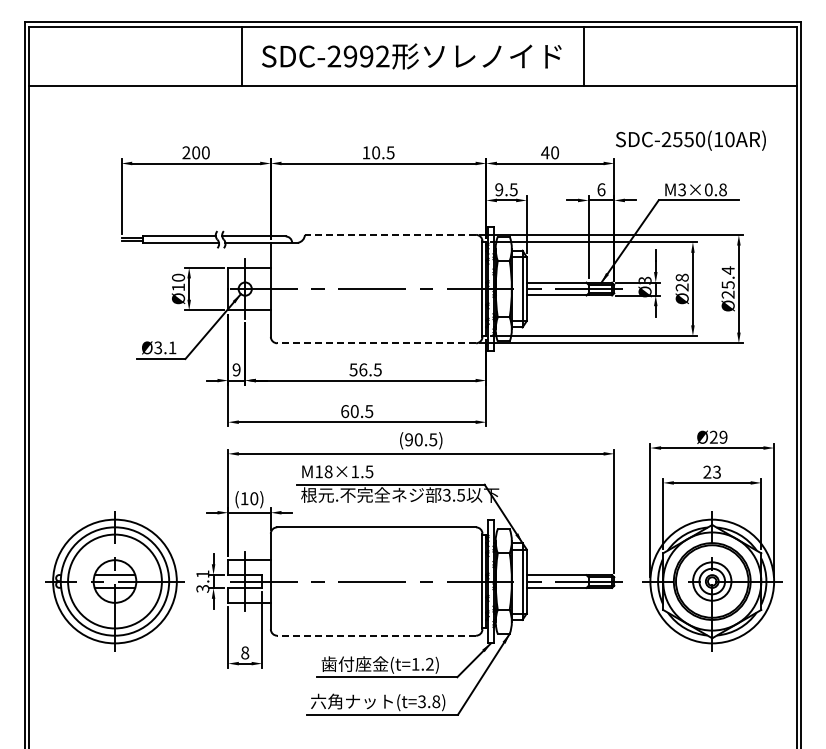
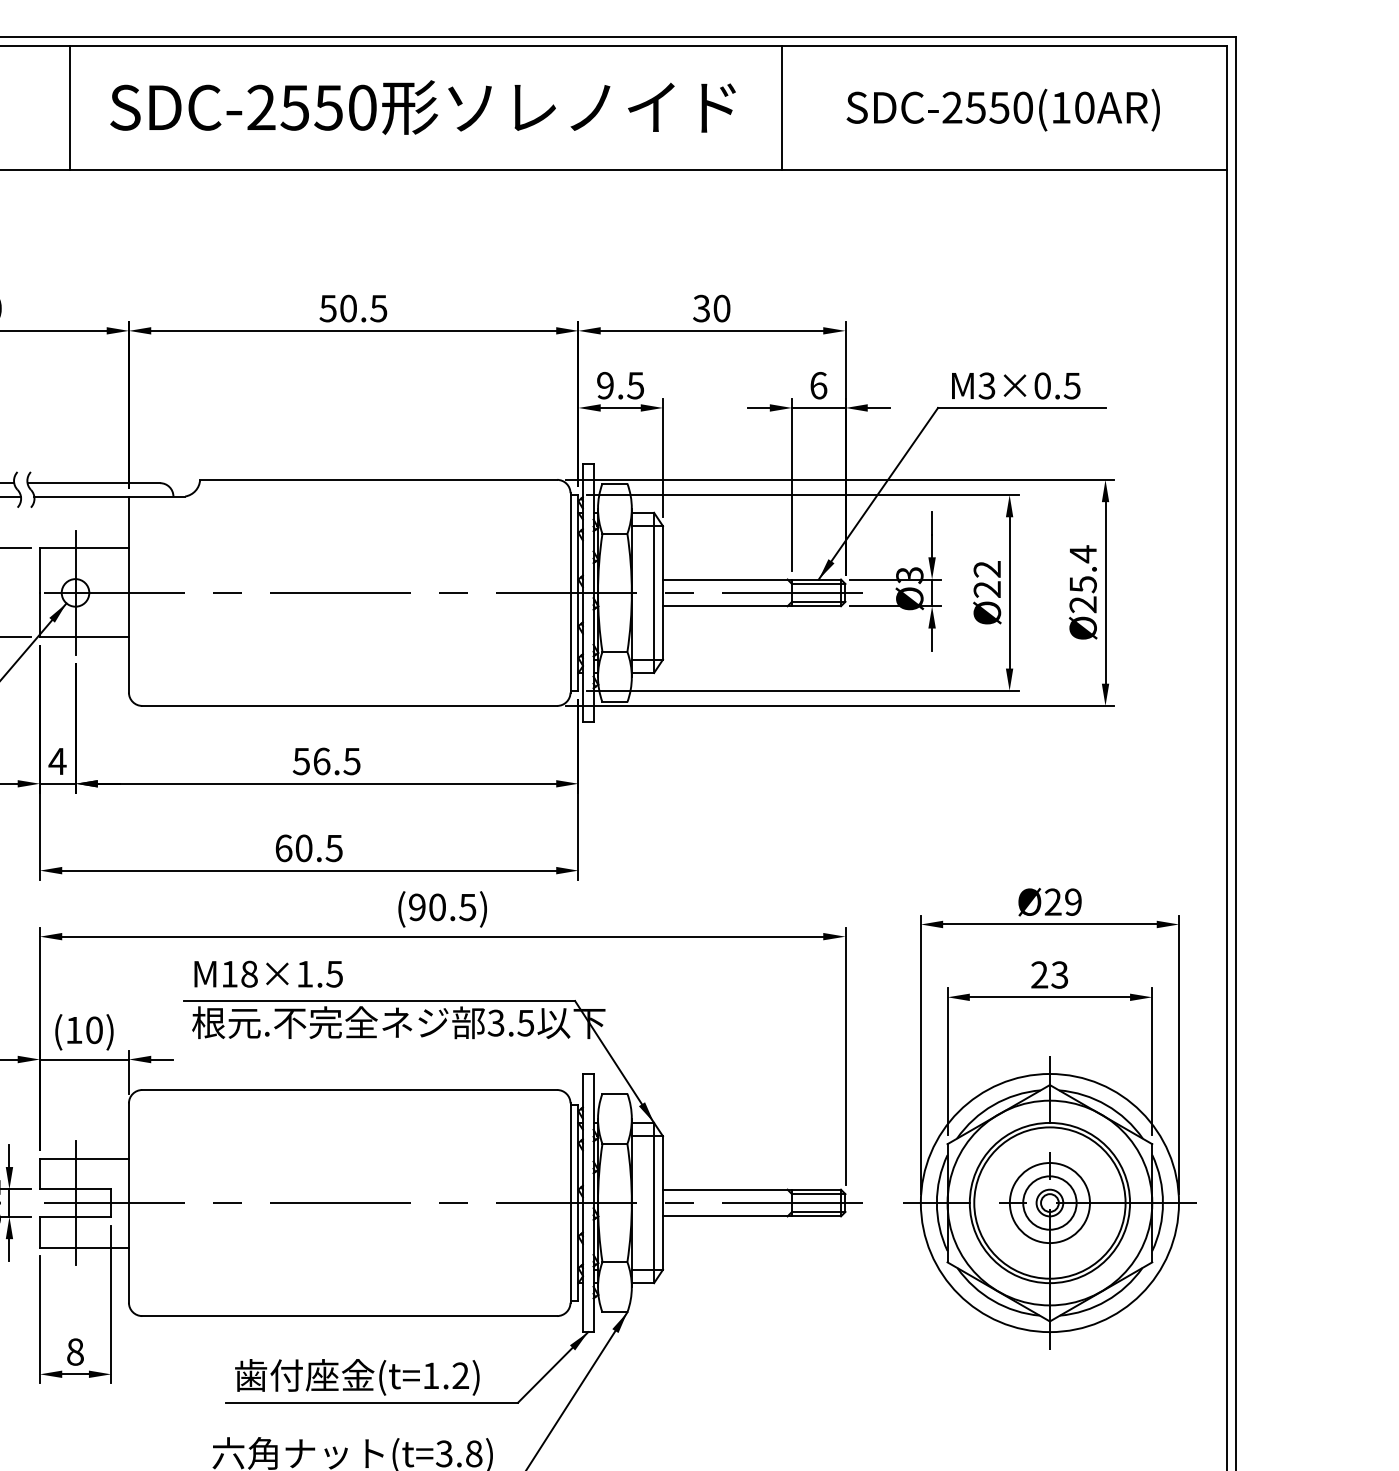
text: (366, 56) -> (328, 107), SDC-2992 -> SDC-2550
text: (690, 140) -> (1002, 109), moved
text: (366, 152) -> (328, 307), 10.5 -> 50.5
text: (545, 152) -> (702, 307), 40 -> 30
text: (722, 189) -> (1071, 385), M3×0.8 -> M3×0.5
line: (390, 234) -> (378, 478), dashed -> solid
text: (681, 277) -> (985, 568), Ø28 -> Ø22
line: (376, 343) -> (349, 706), dashed -> solid
text: (236, 369) -> (57, 760), 9 -> 4
line: (376, 635) -> (349, 1315), dashed -> solid

